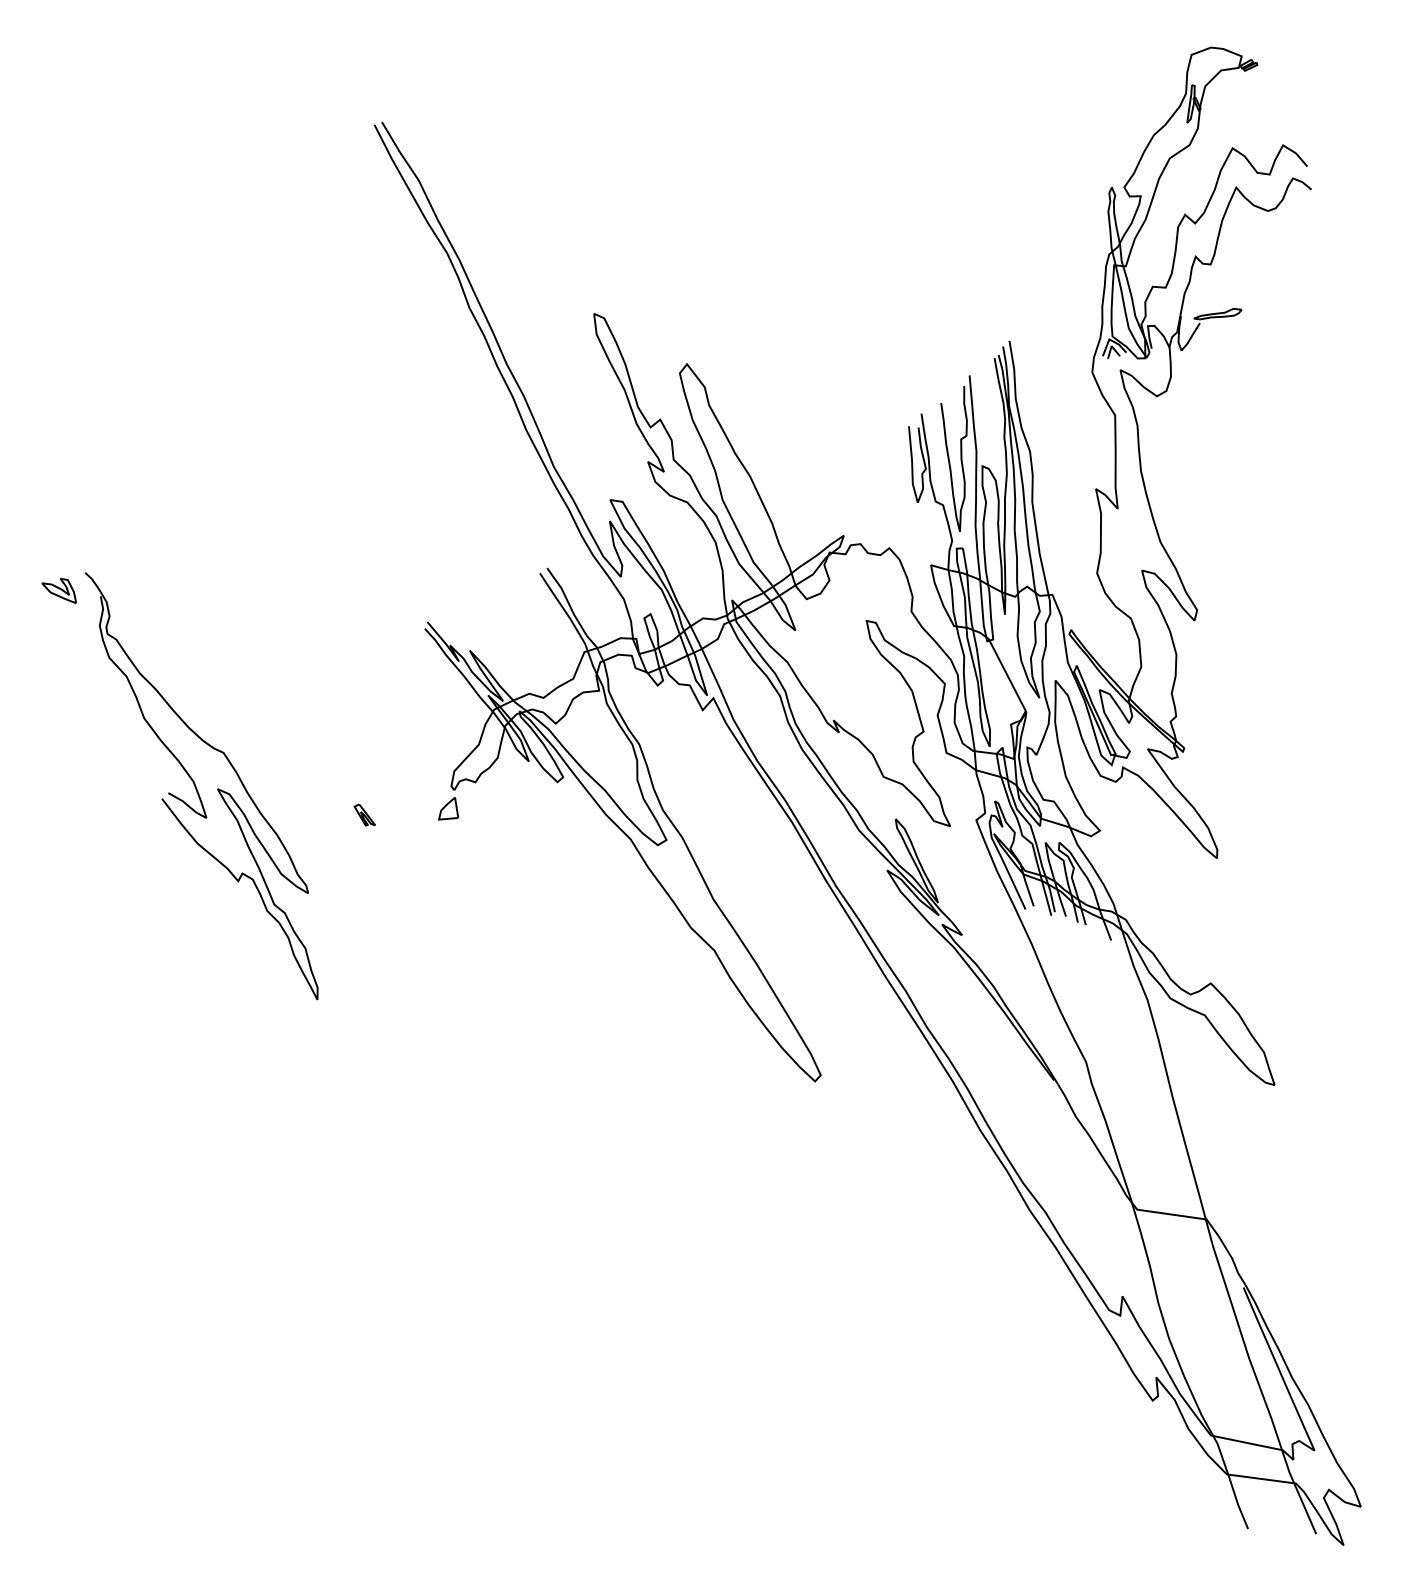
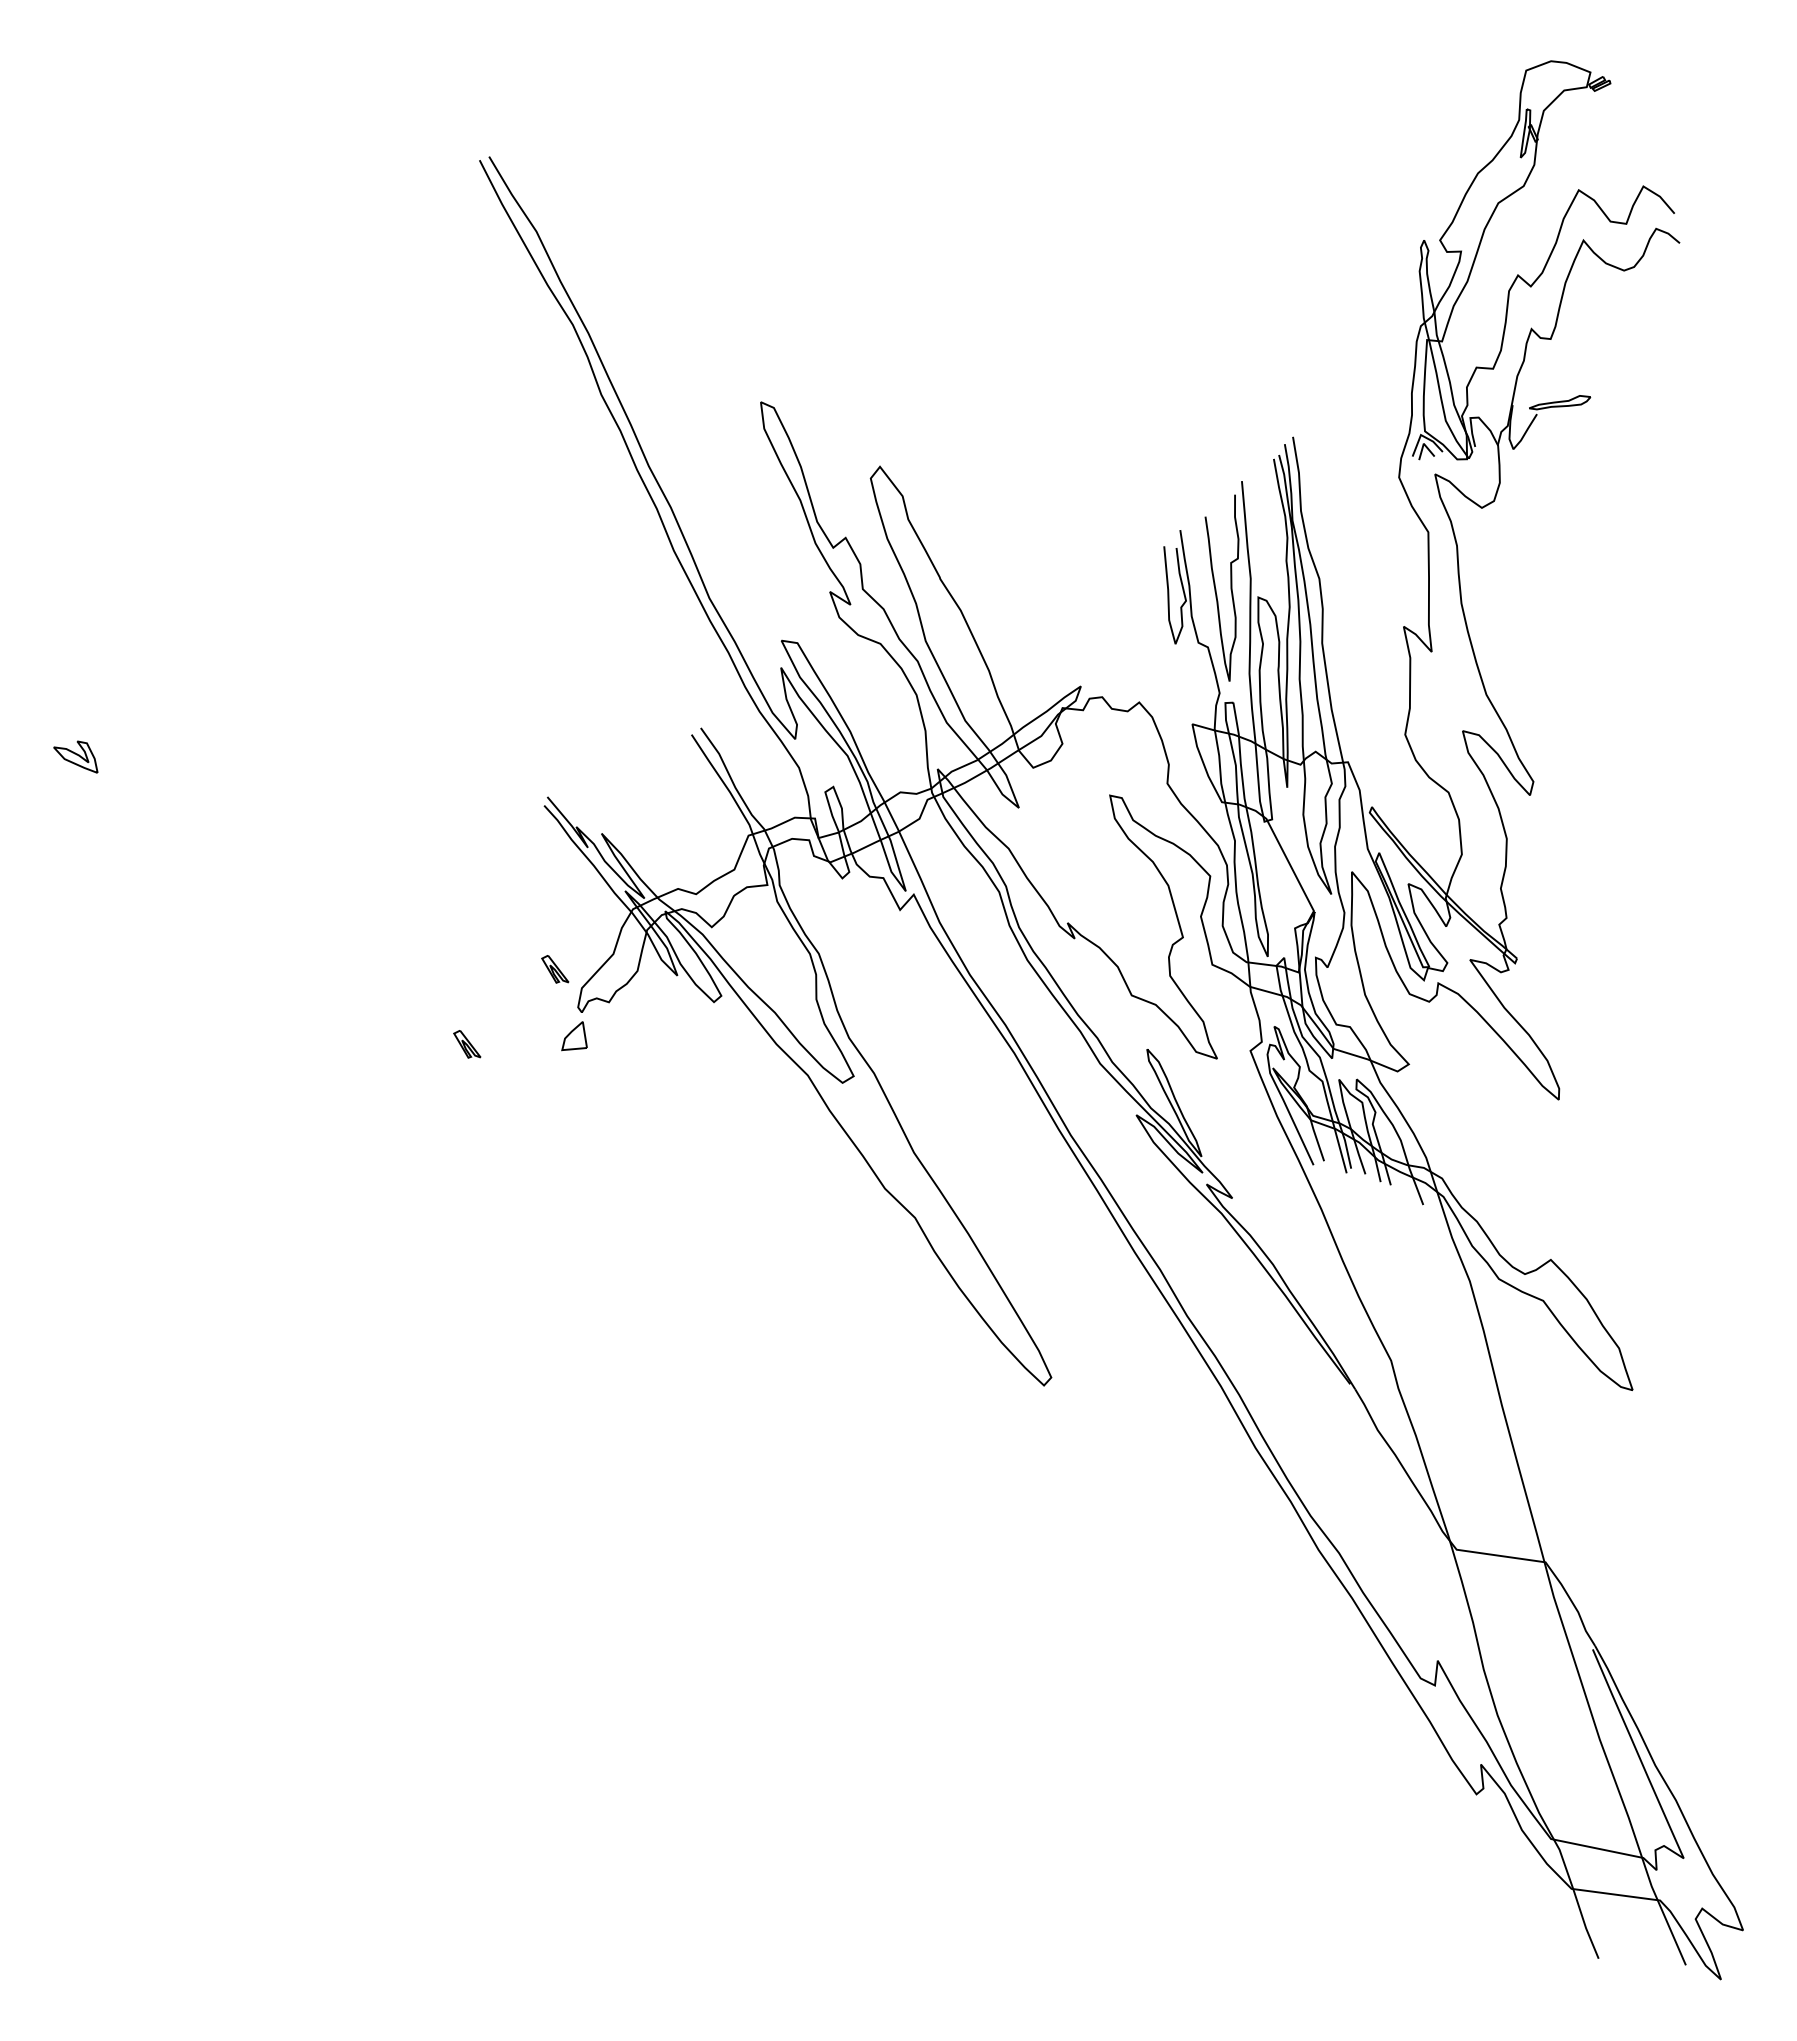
part: (433, 756) -> (555, 969), added
part: (201, 786) -> (257, 1007), removed

